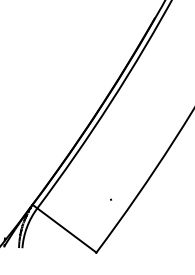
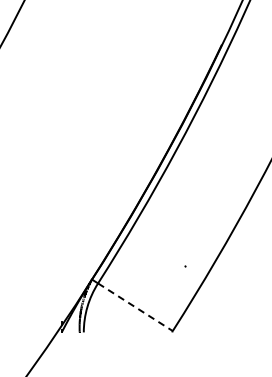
line: (66, 230) -> (135, 307), solid -> dashed

